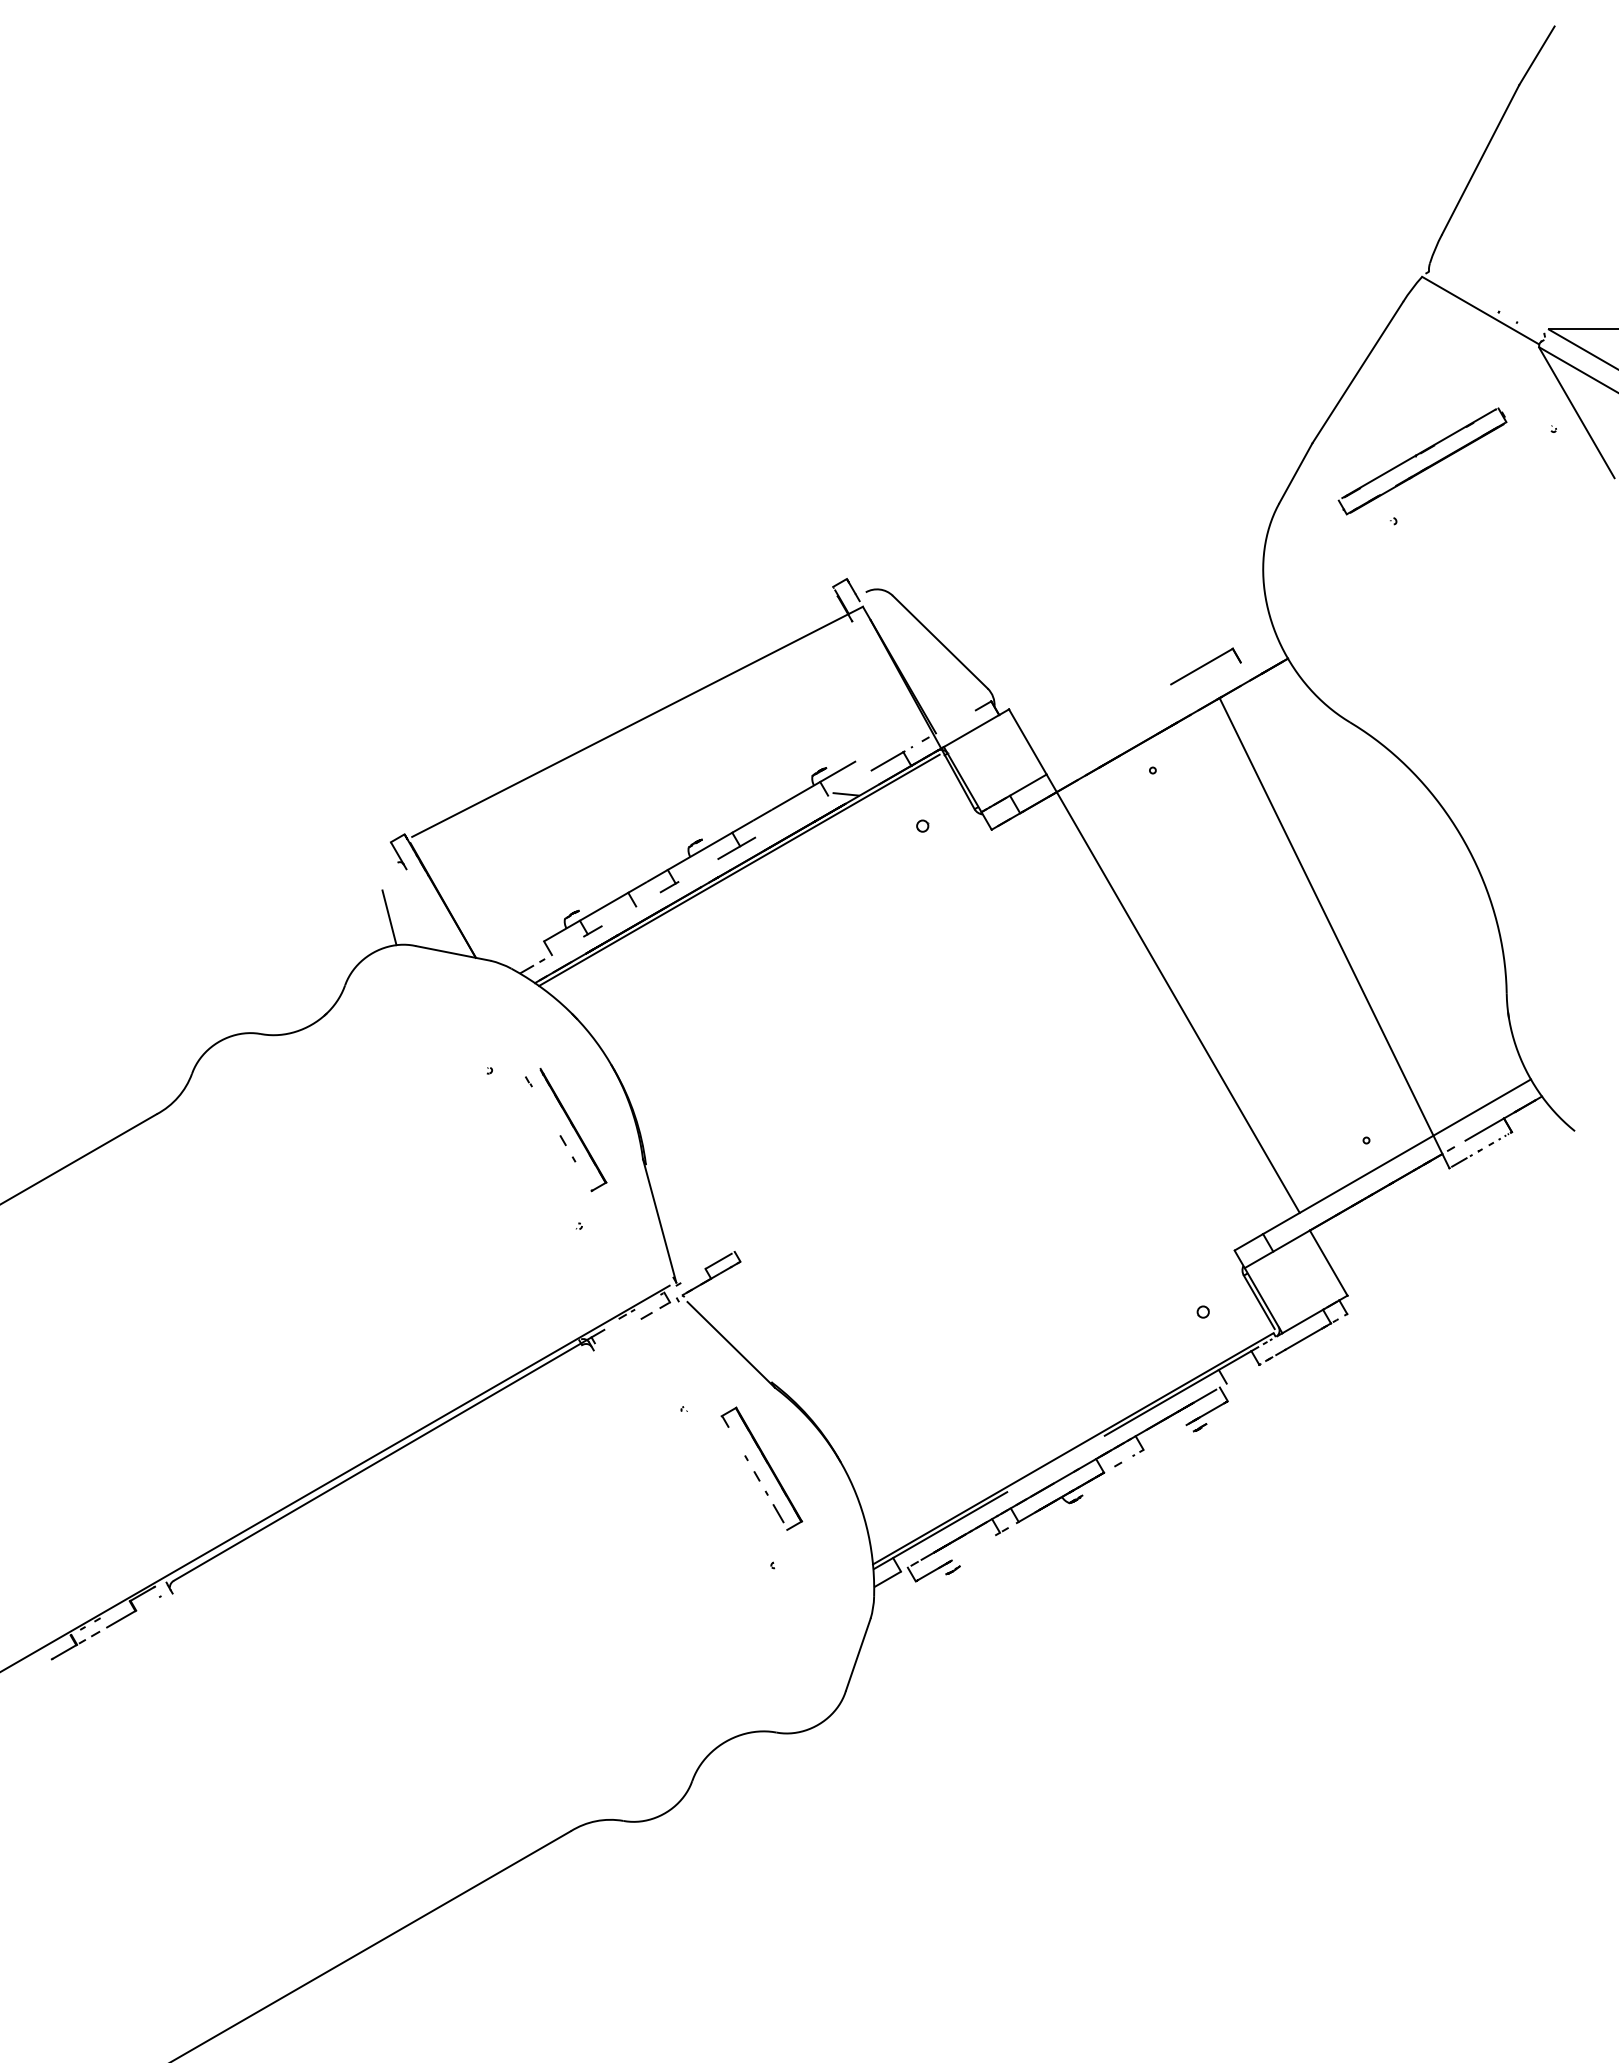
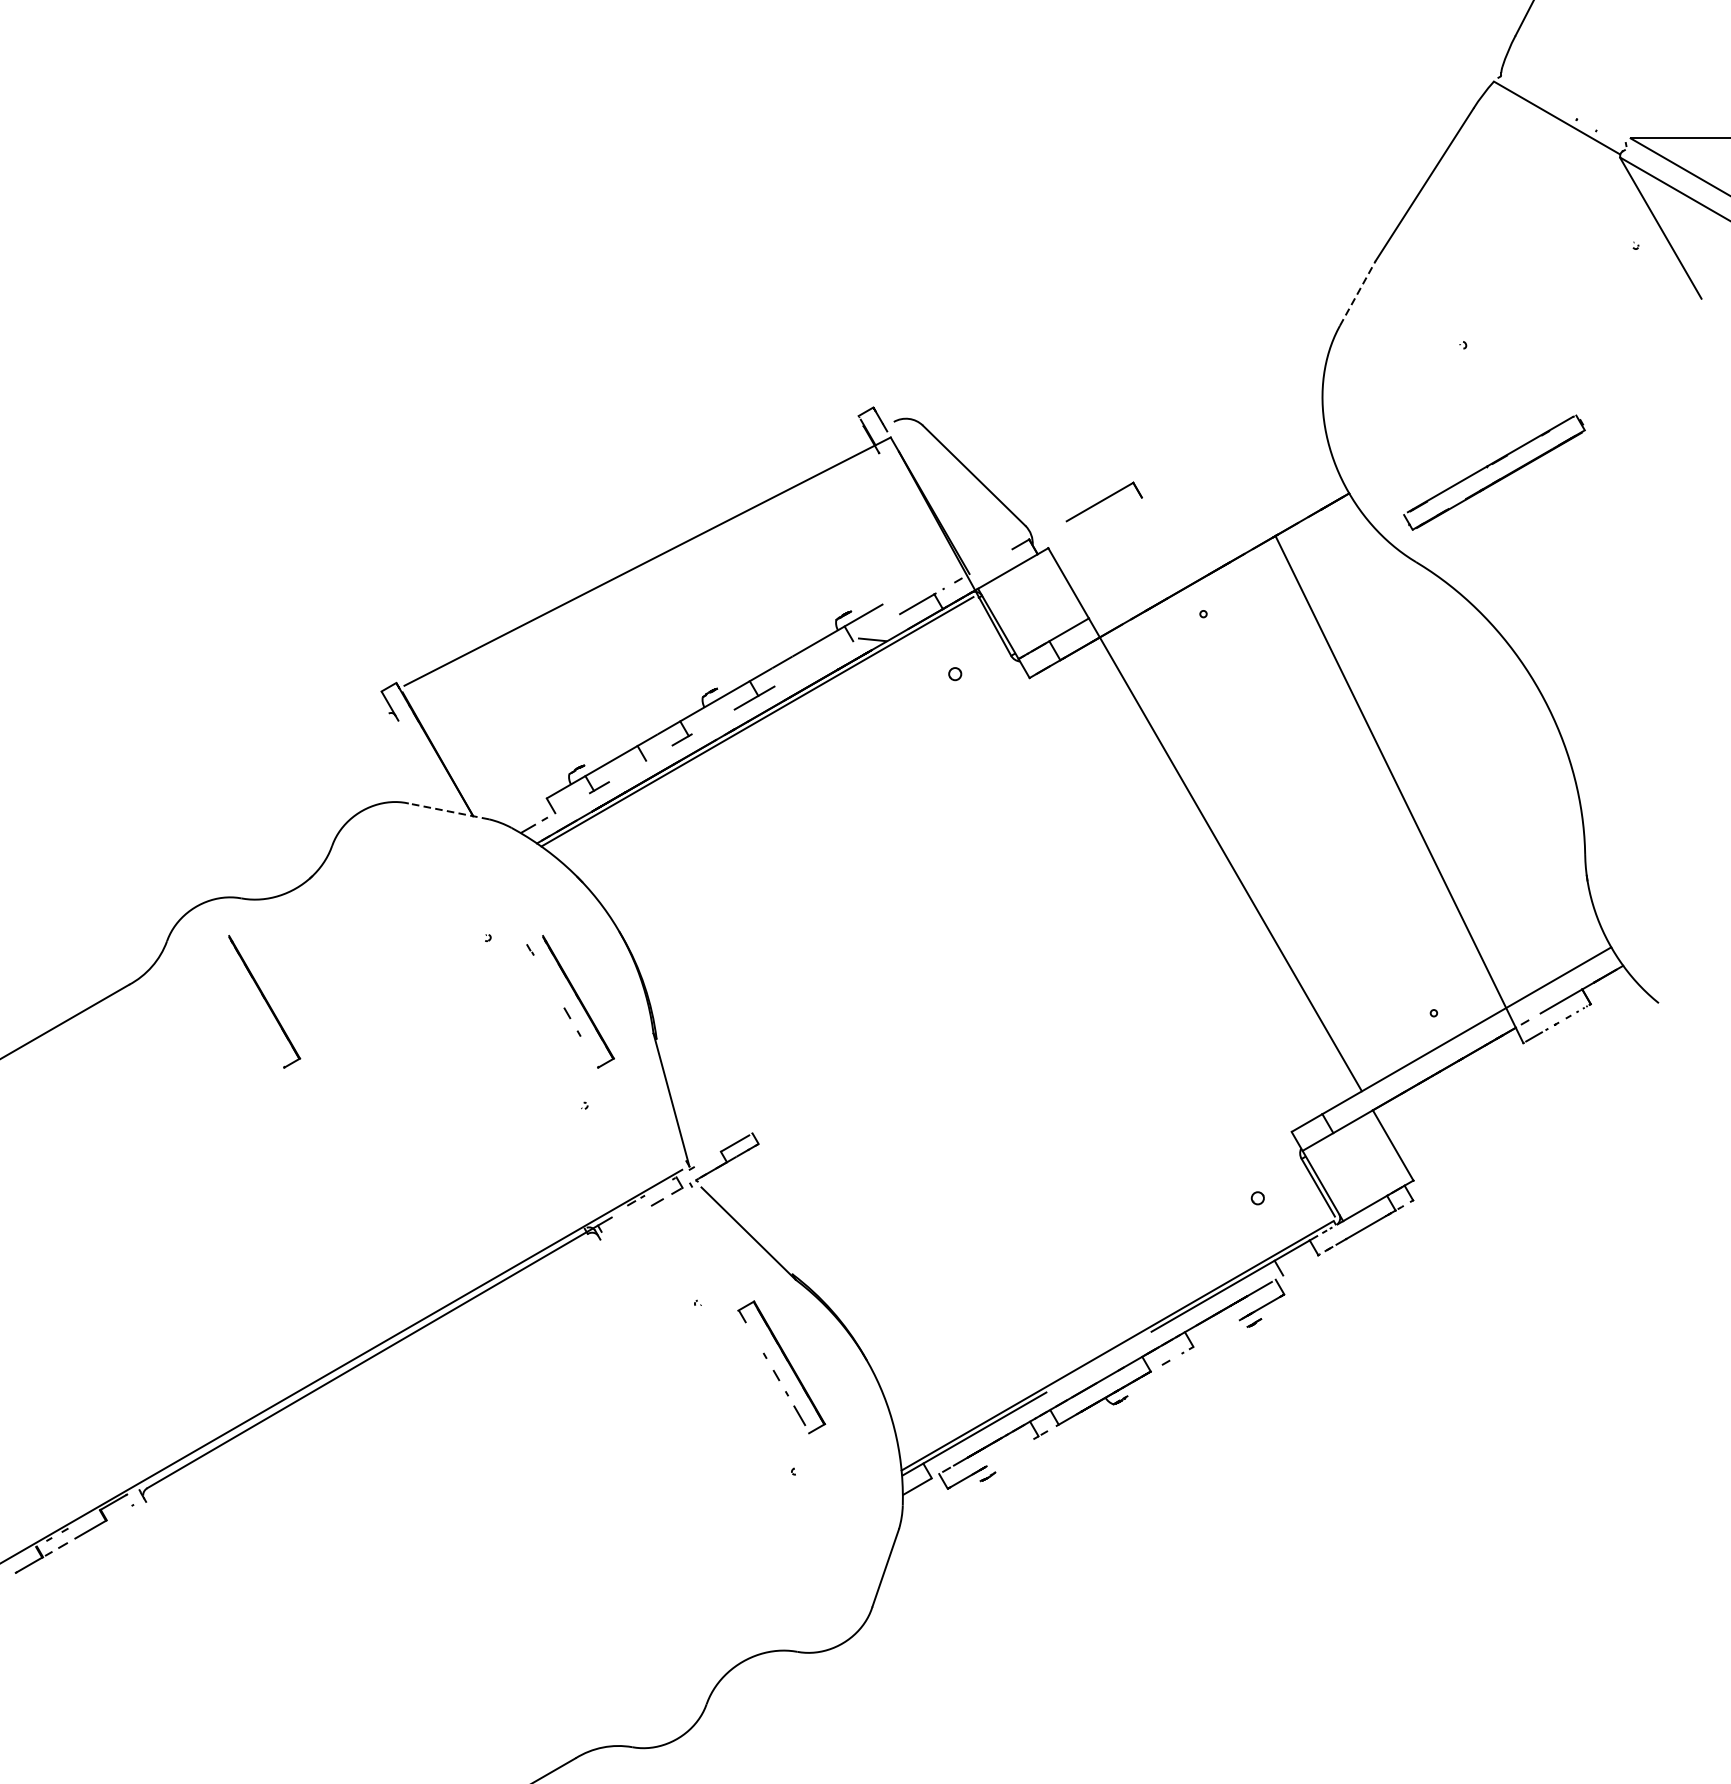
part: (1425, 467) -> (1497, 479), moved
line: (1296, 472) -> (1358, 292), solid -> dashed
part: (1205, 666) -> (1103, 501), moved
line: (389, 917) -> (380, 772), removed
line: (453, 953) -> (449, 811), solid -> dashed
part: (282, 1130) -> (264, 1002), added

